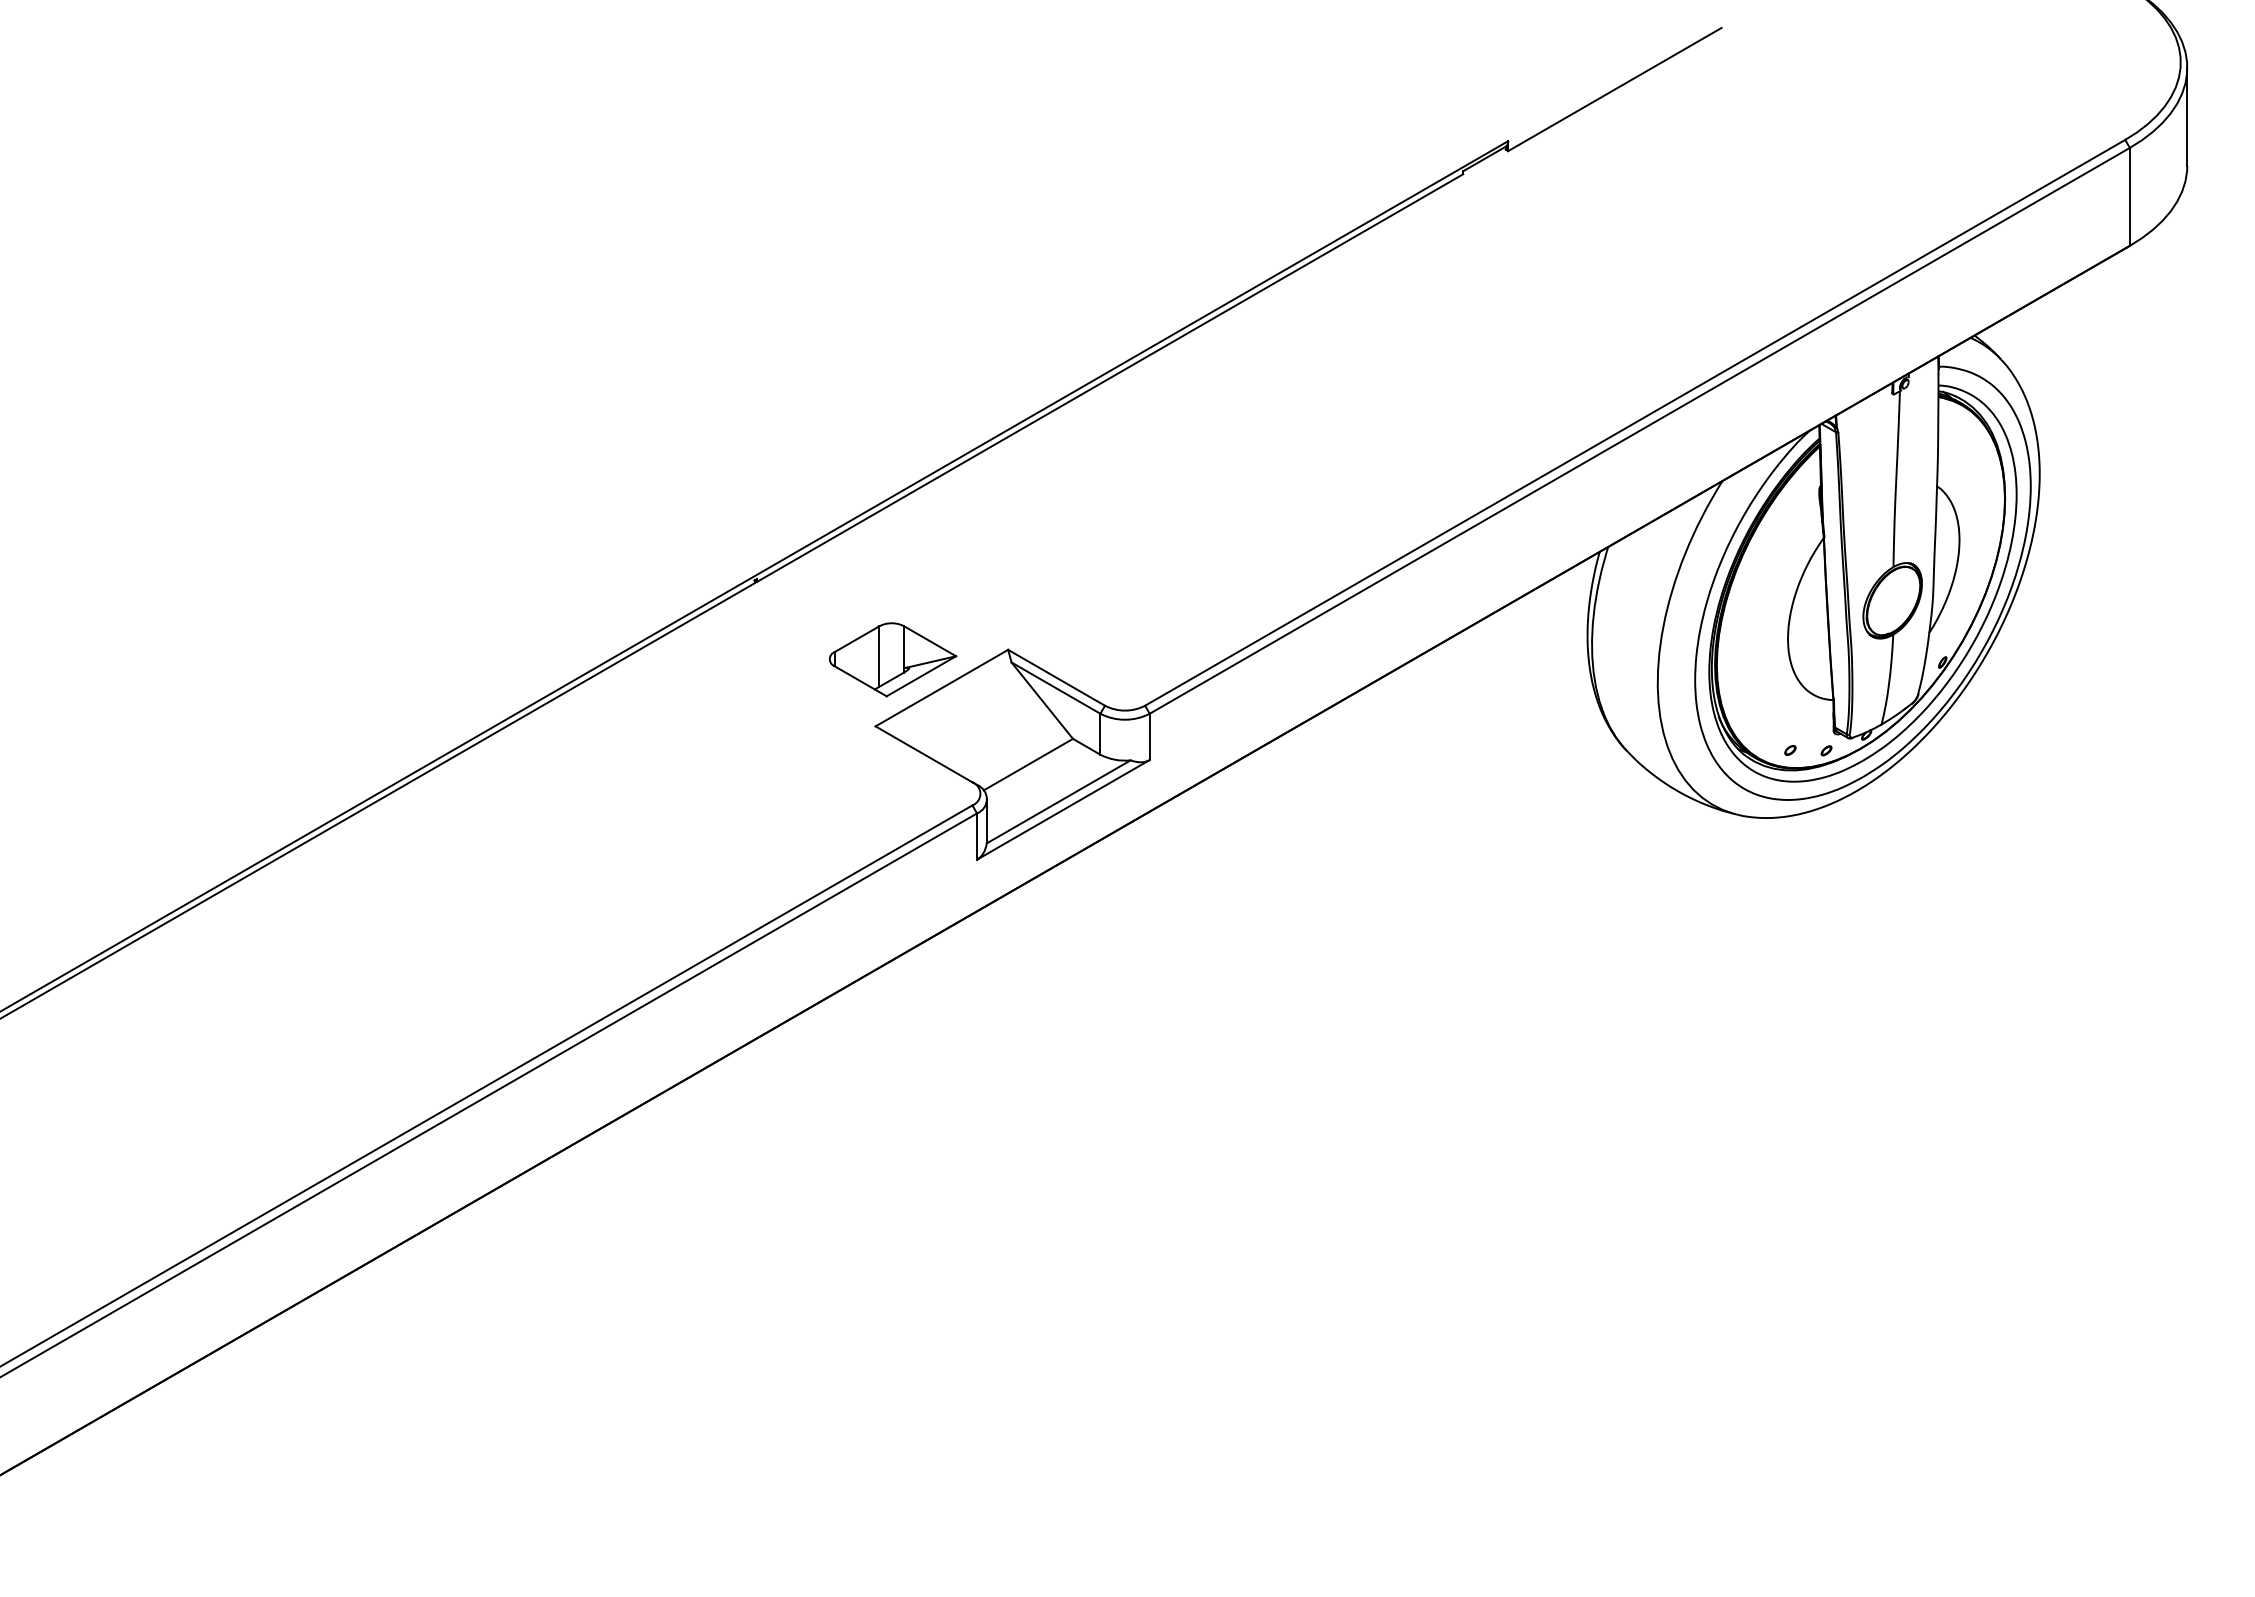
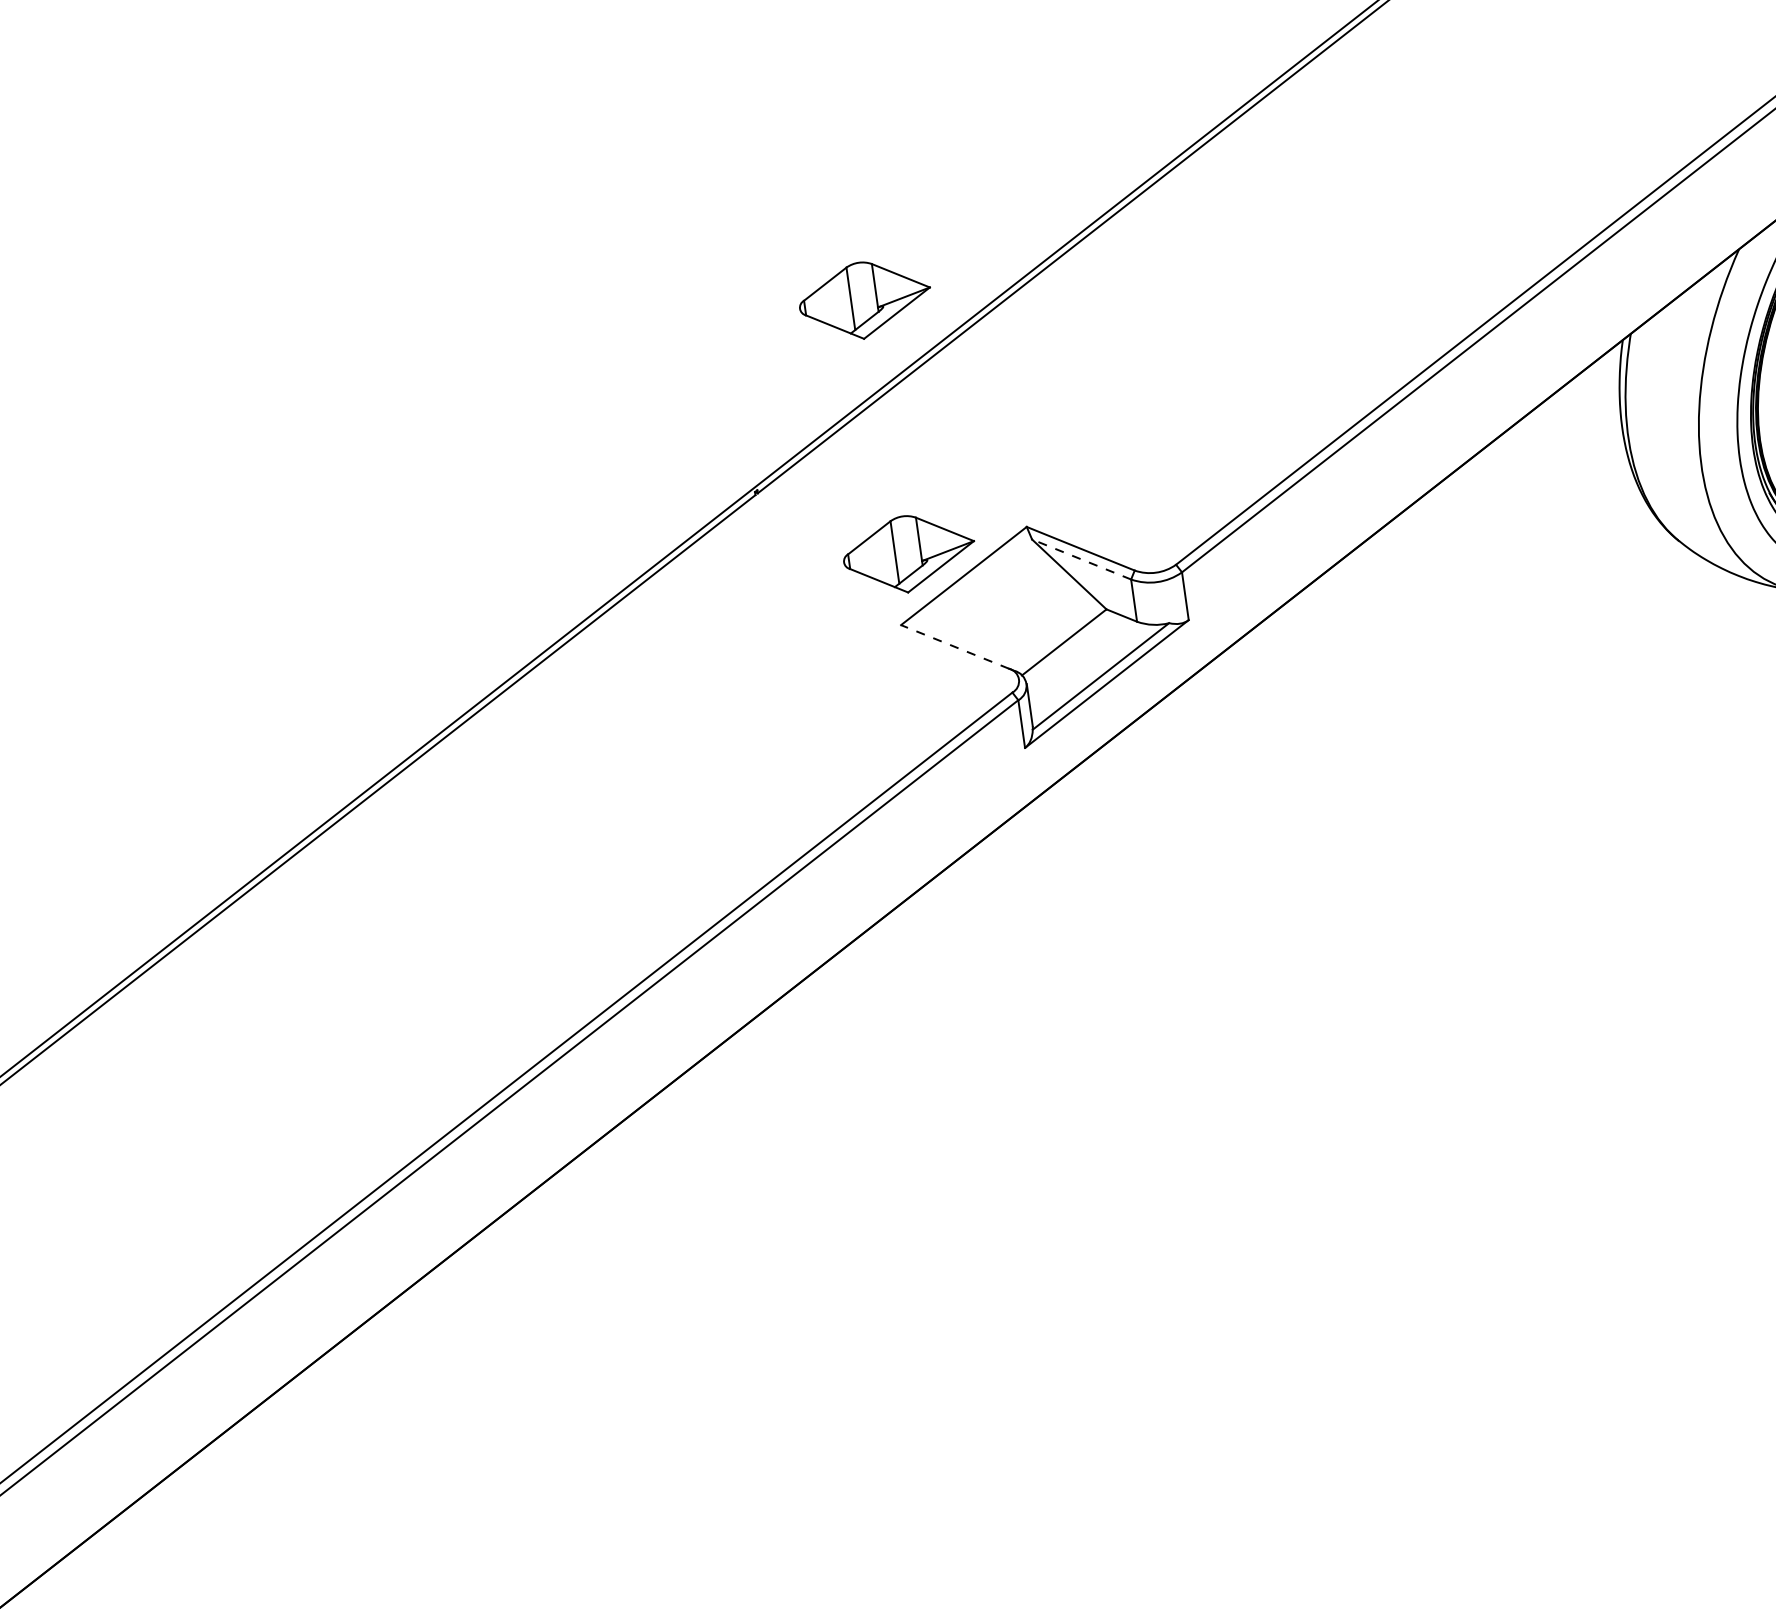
part: (885, 412) -> (865, 299), added
line: (1055, 687) -> (1081, 558), solid -> dashed
line: (924, 754) -> (955, 647), solid -> dashed

